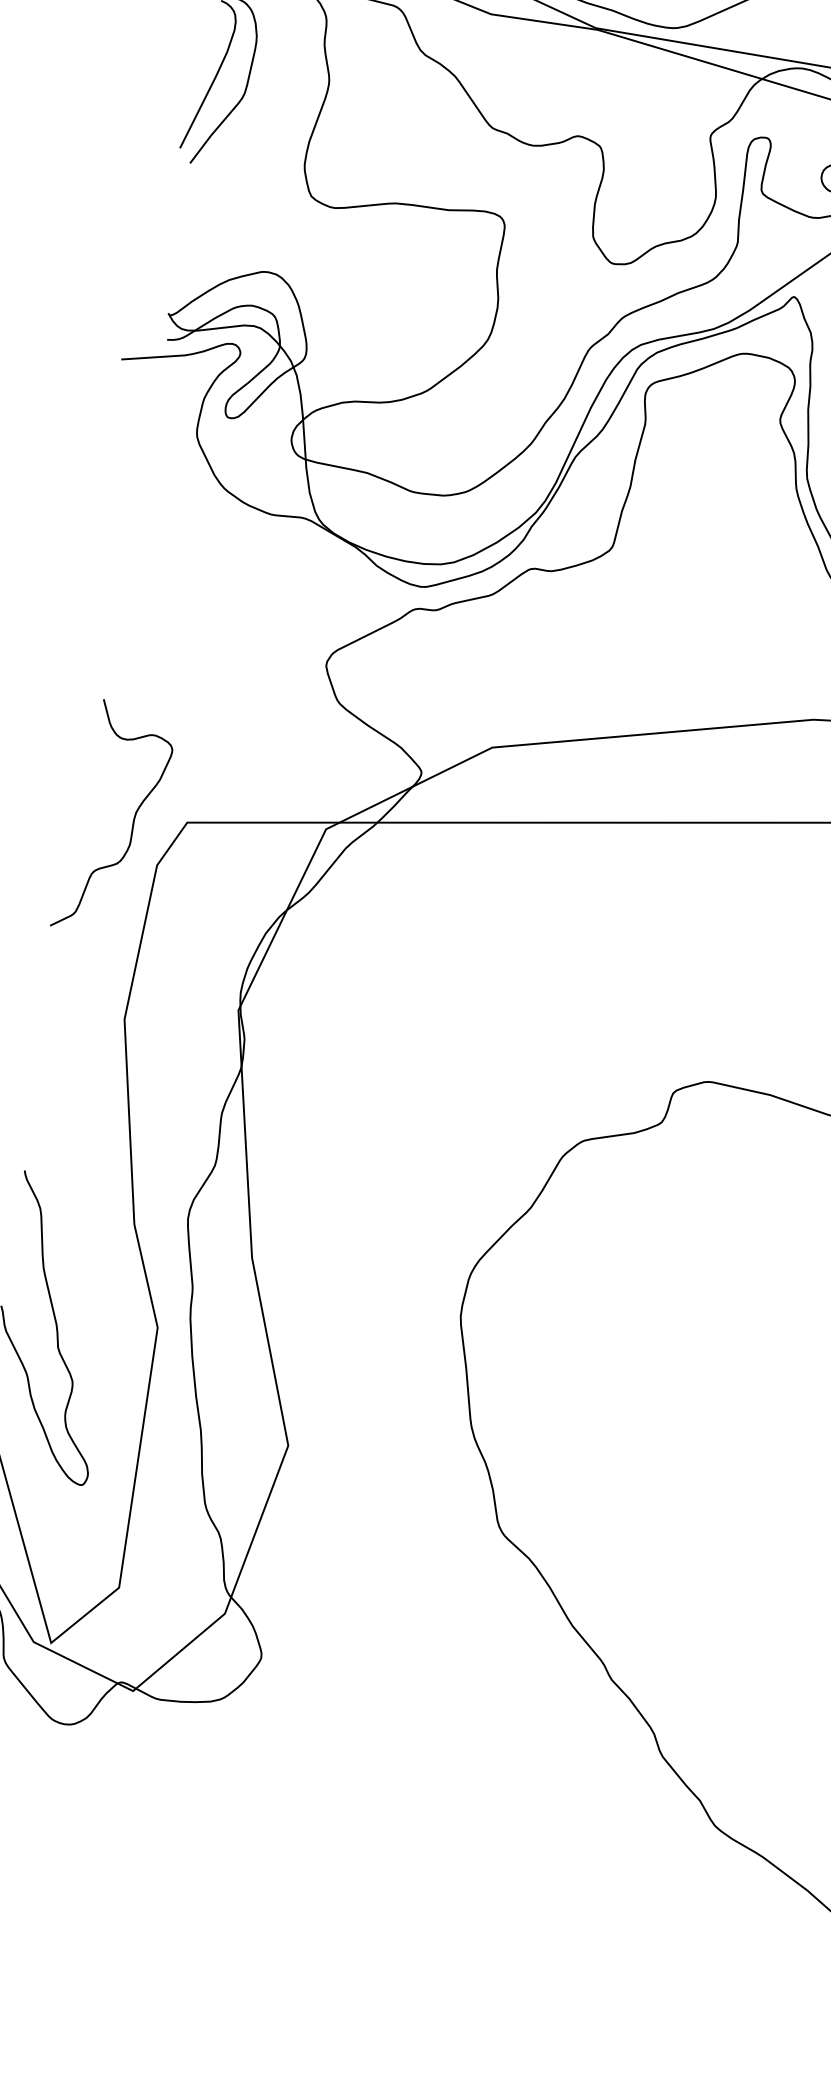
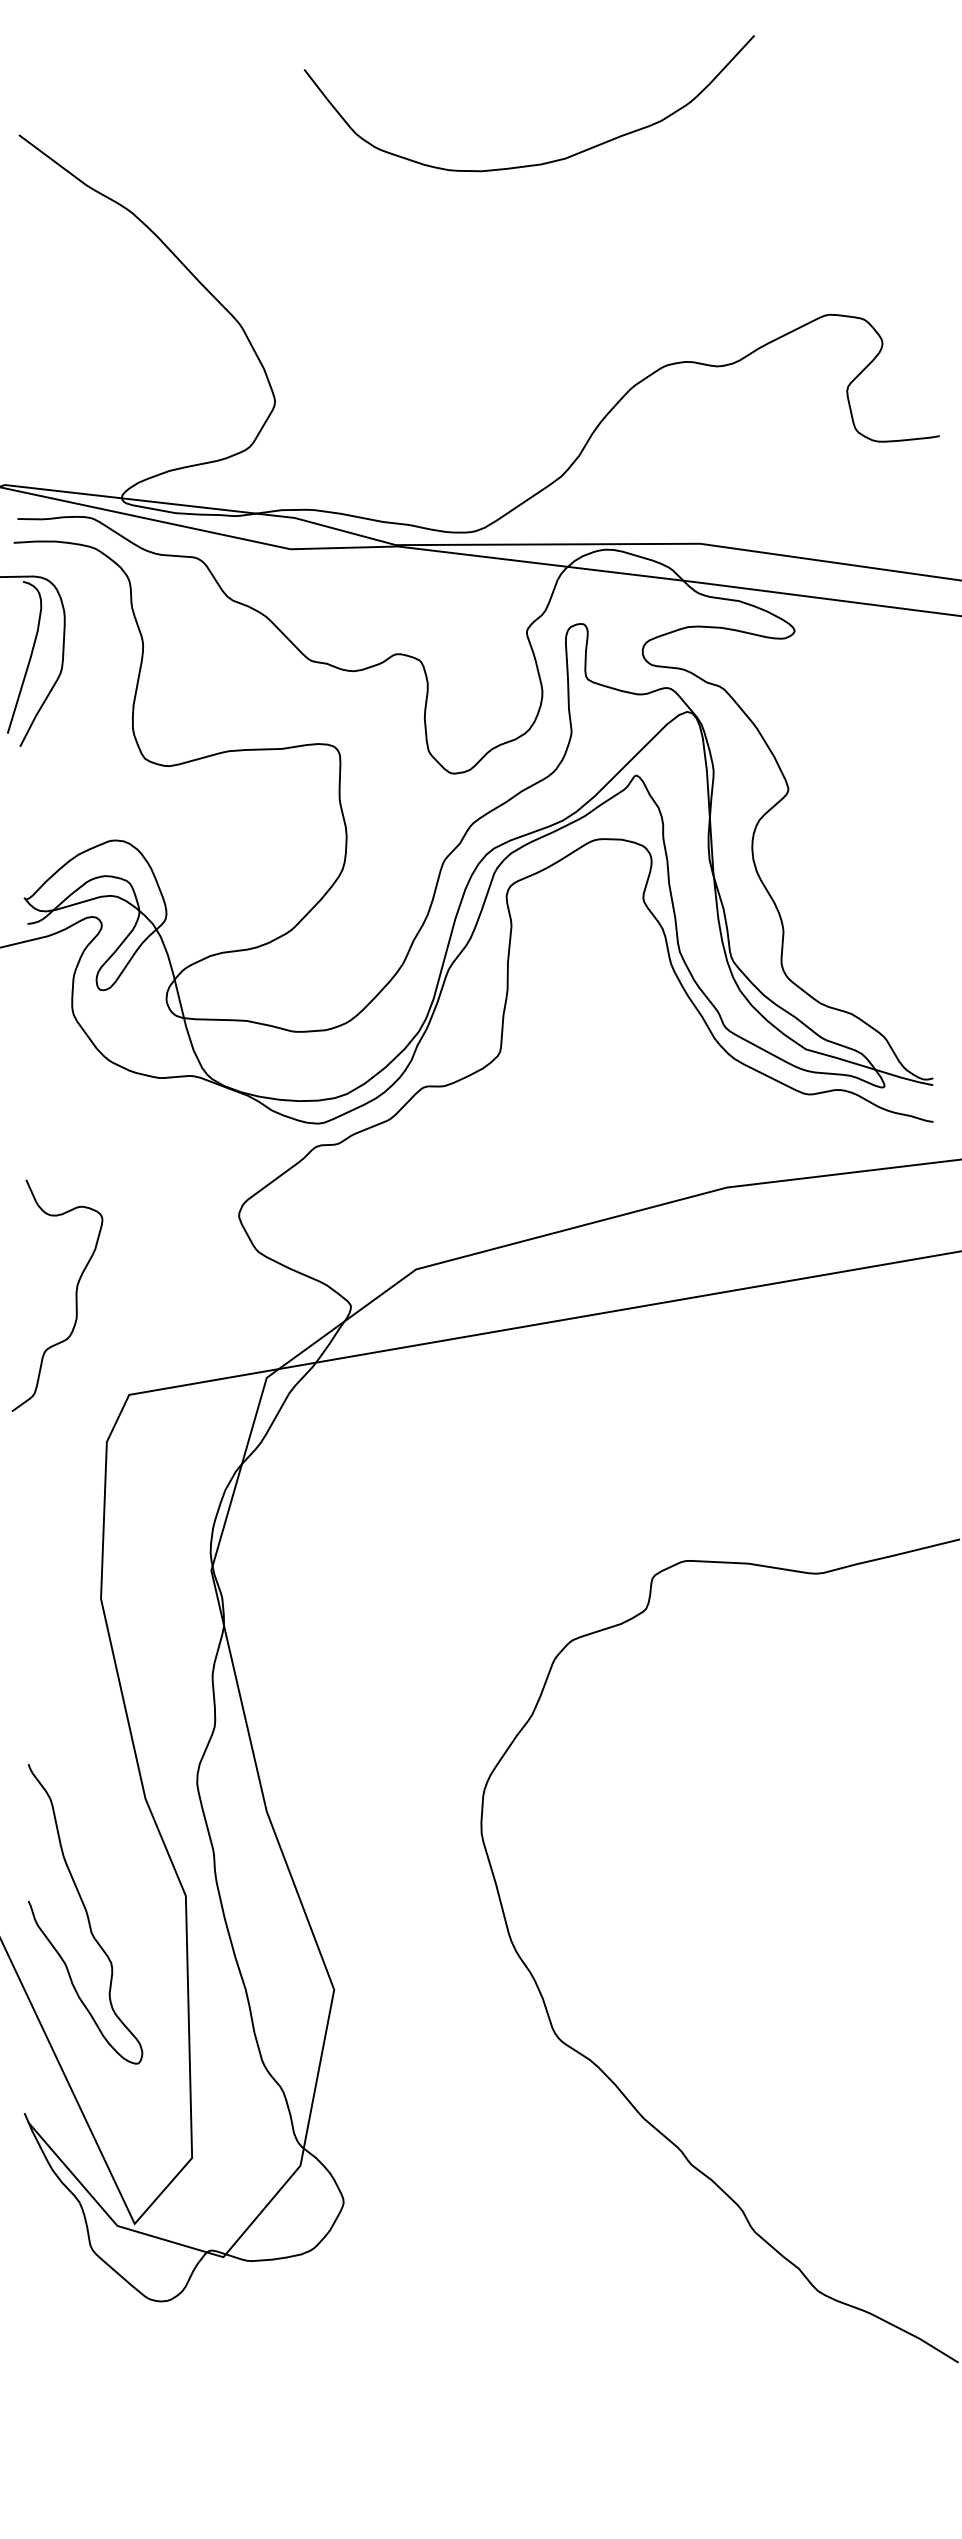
curve: (132, 821) -> (75, 1295), moved

